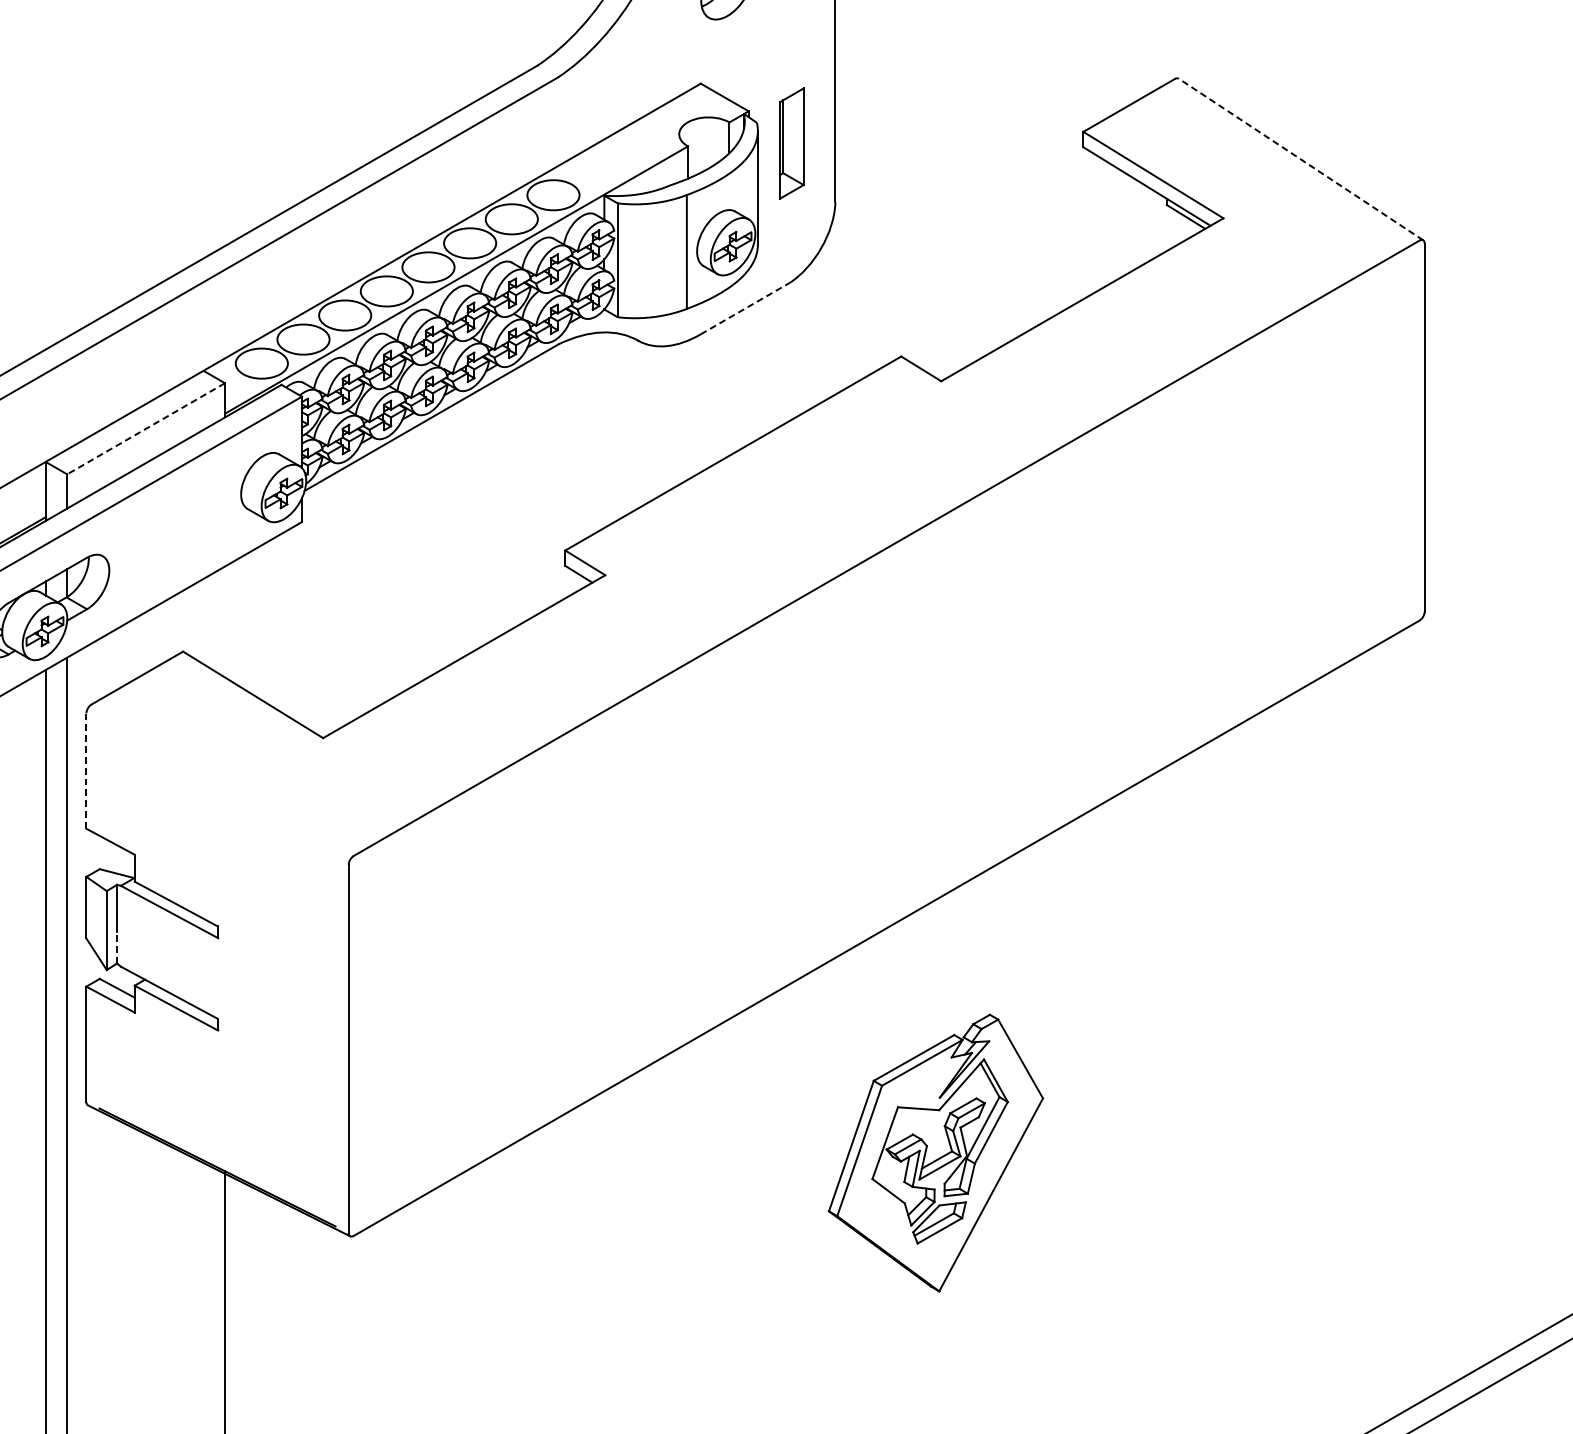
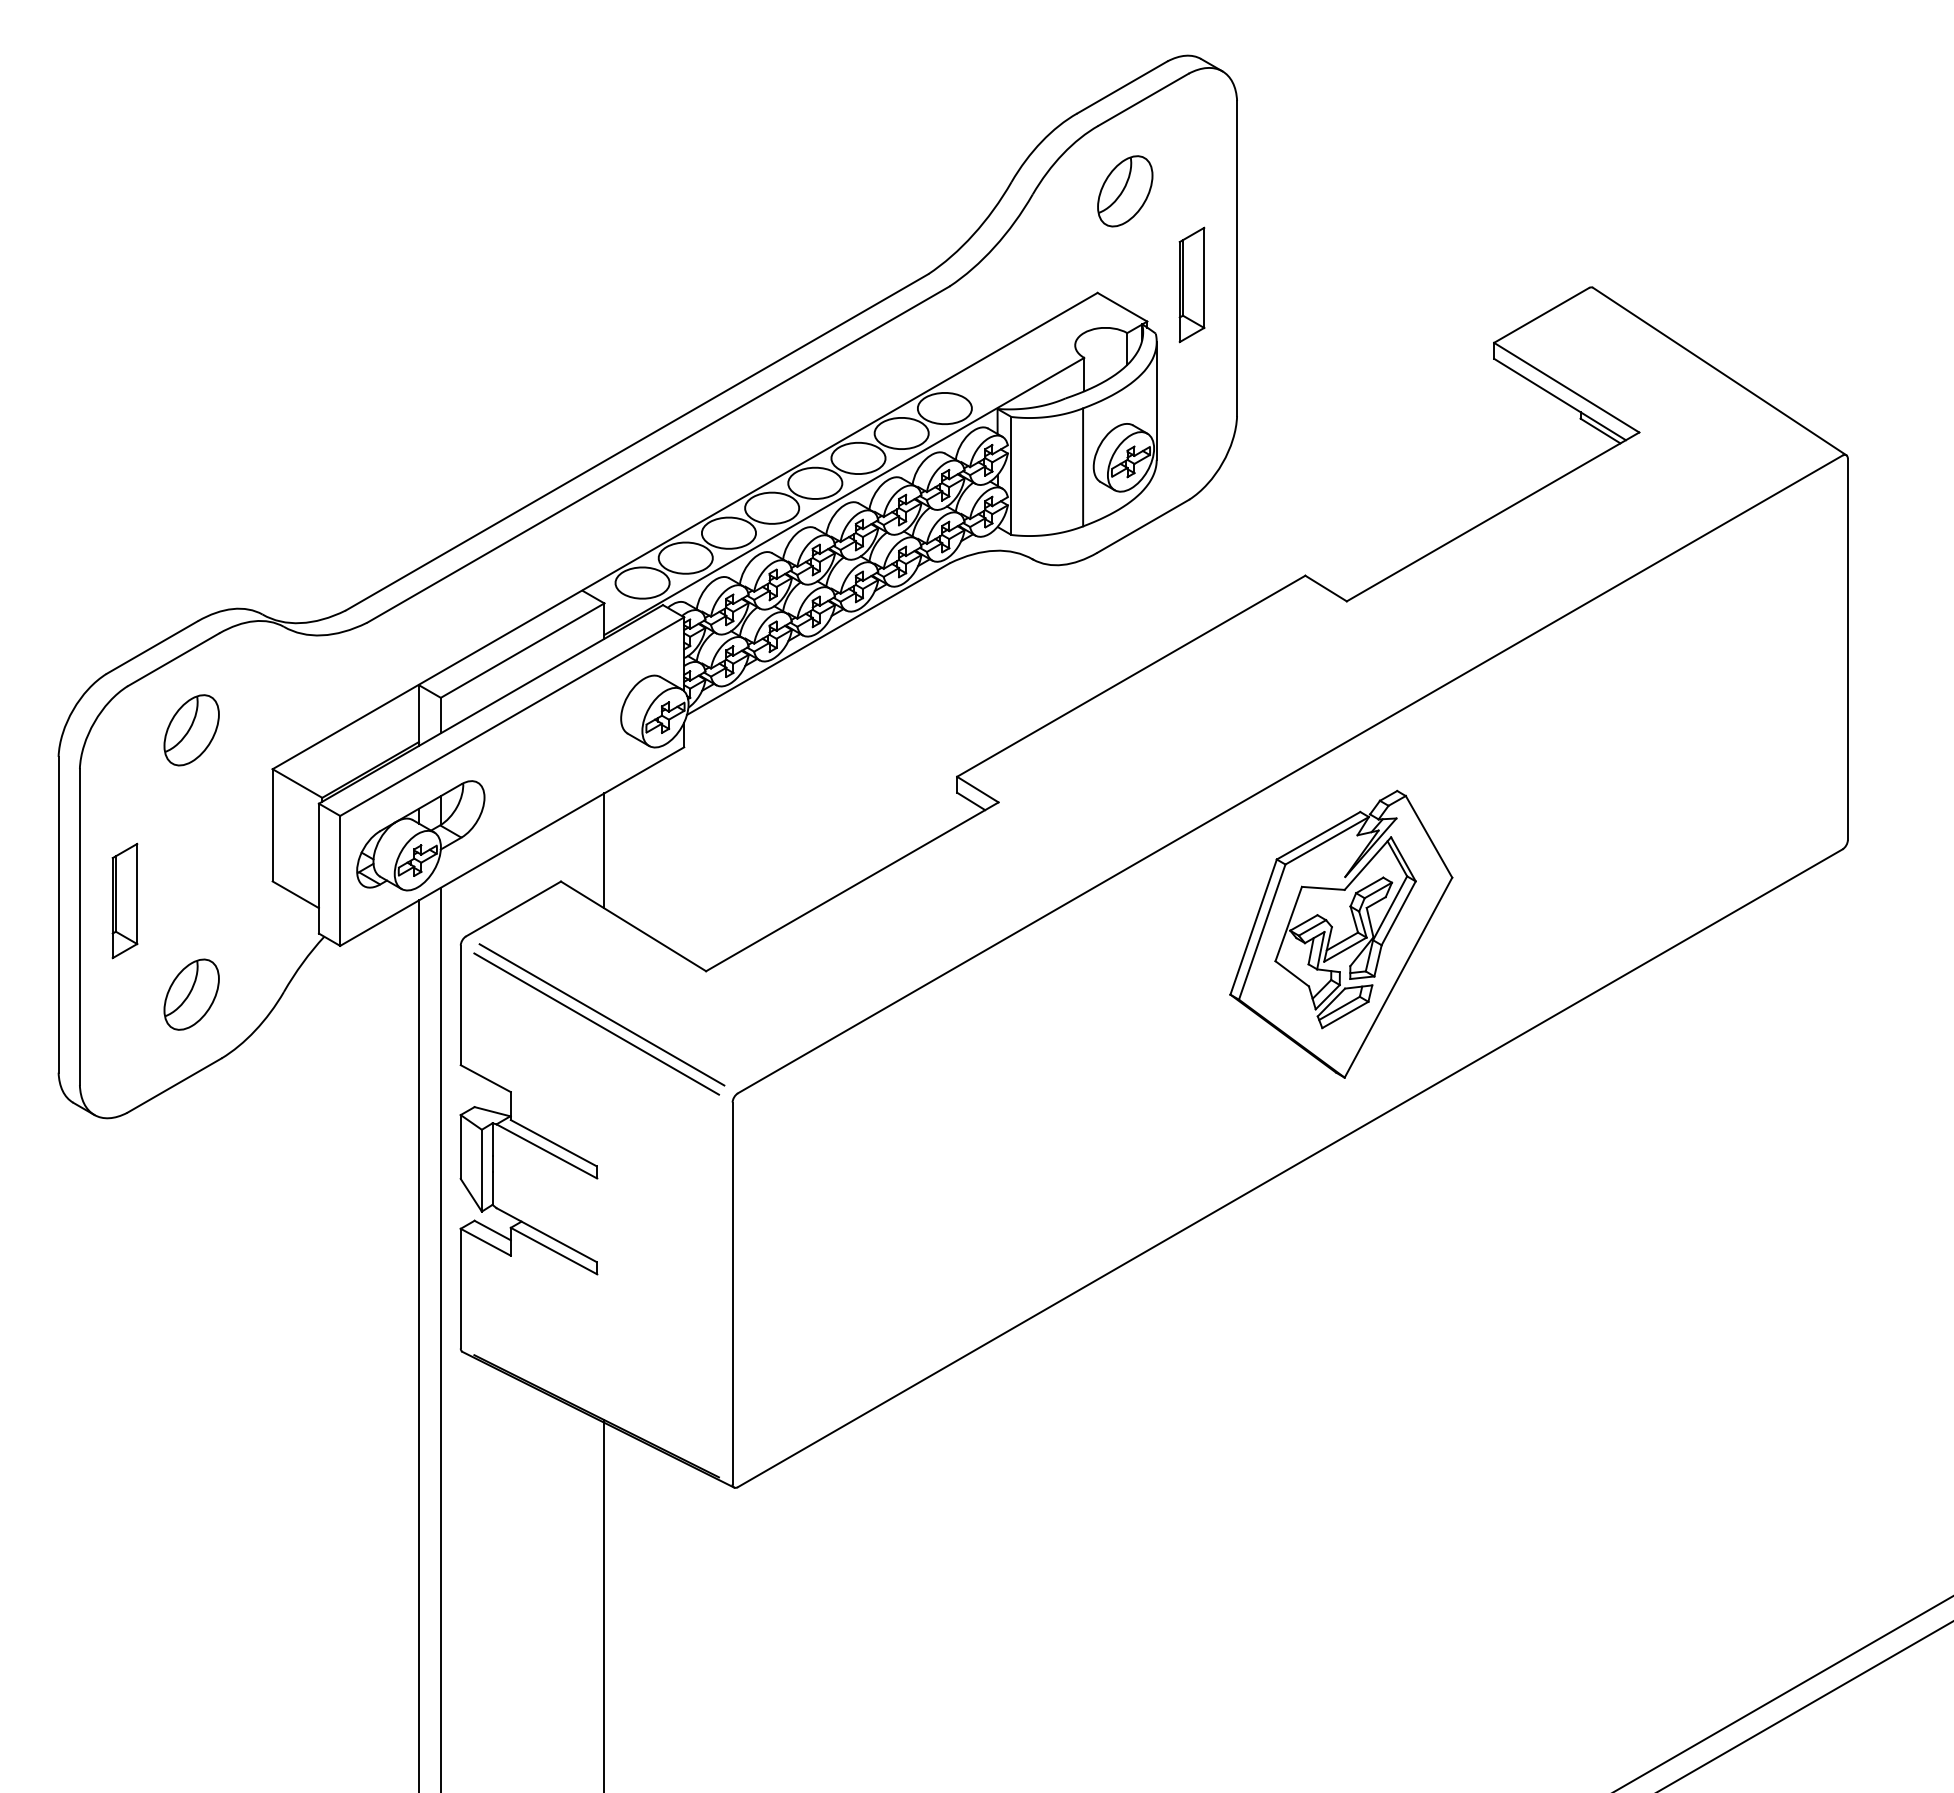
part: (791, 143) -> (1191, 284), moved
line: (1300, 159) -> (1719, 371), dashed -> solid
line: (745, 309) -> (1143, 526), dashed -> solid
line: (145, 428) -> (522, 650), dashed -> solid
line: (225, 621) -> (604, 850), added
line: (86, 771) -> (460, 1005), dashed -> solid
line: (222, 779) -> (601, 1014), added
line: (217, 788) -> (596, 1023), added
line: (117, 946) -> (492, 1187), dashed -> solid
part: (936, 1152) -> (1341, 933), moved

